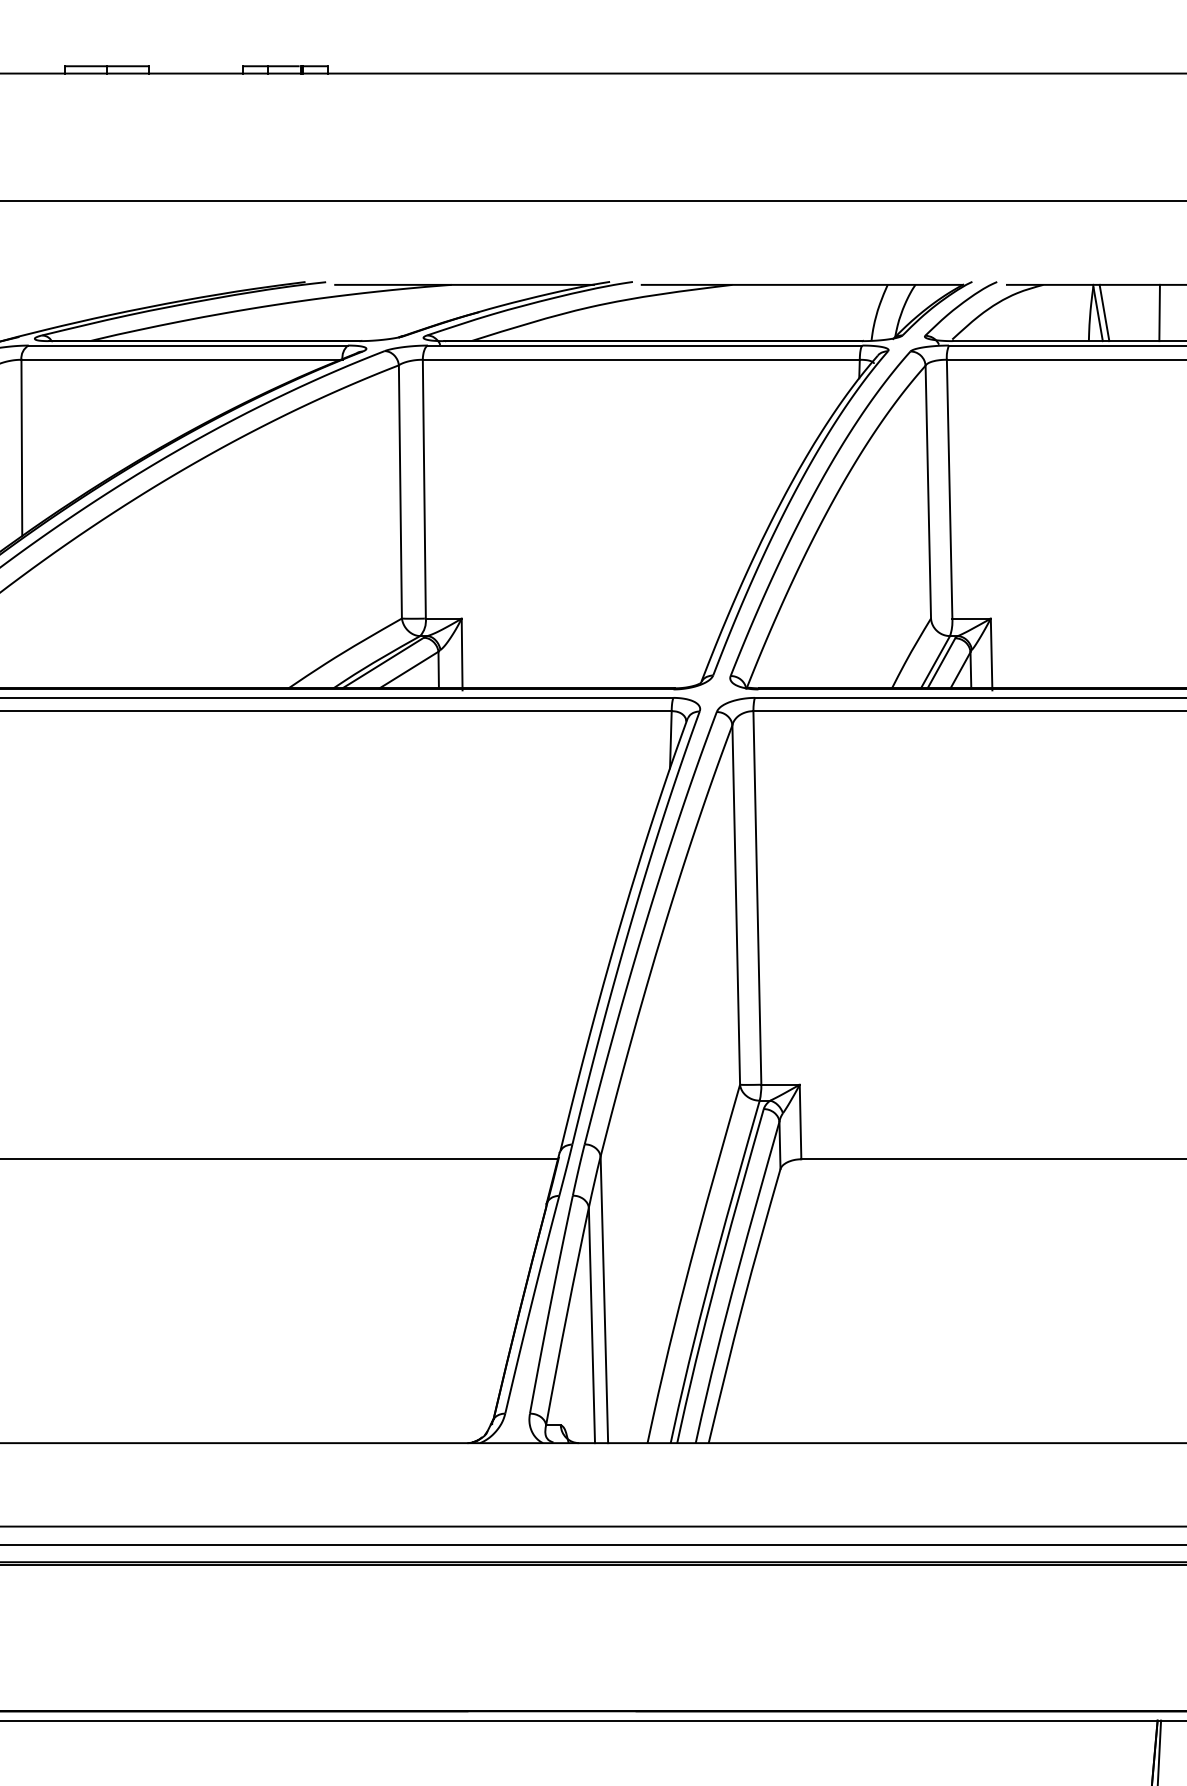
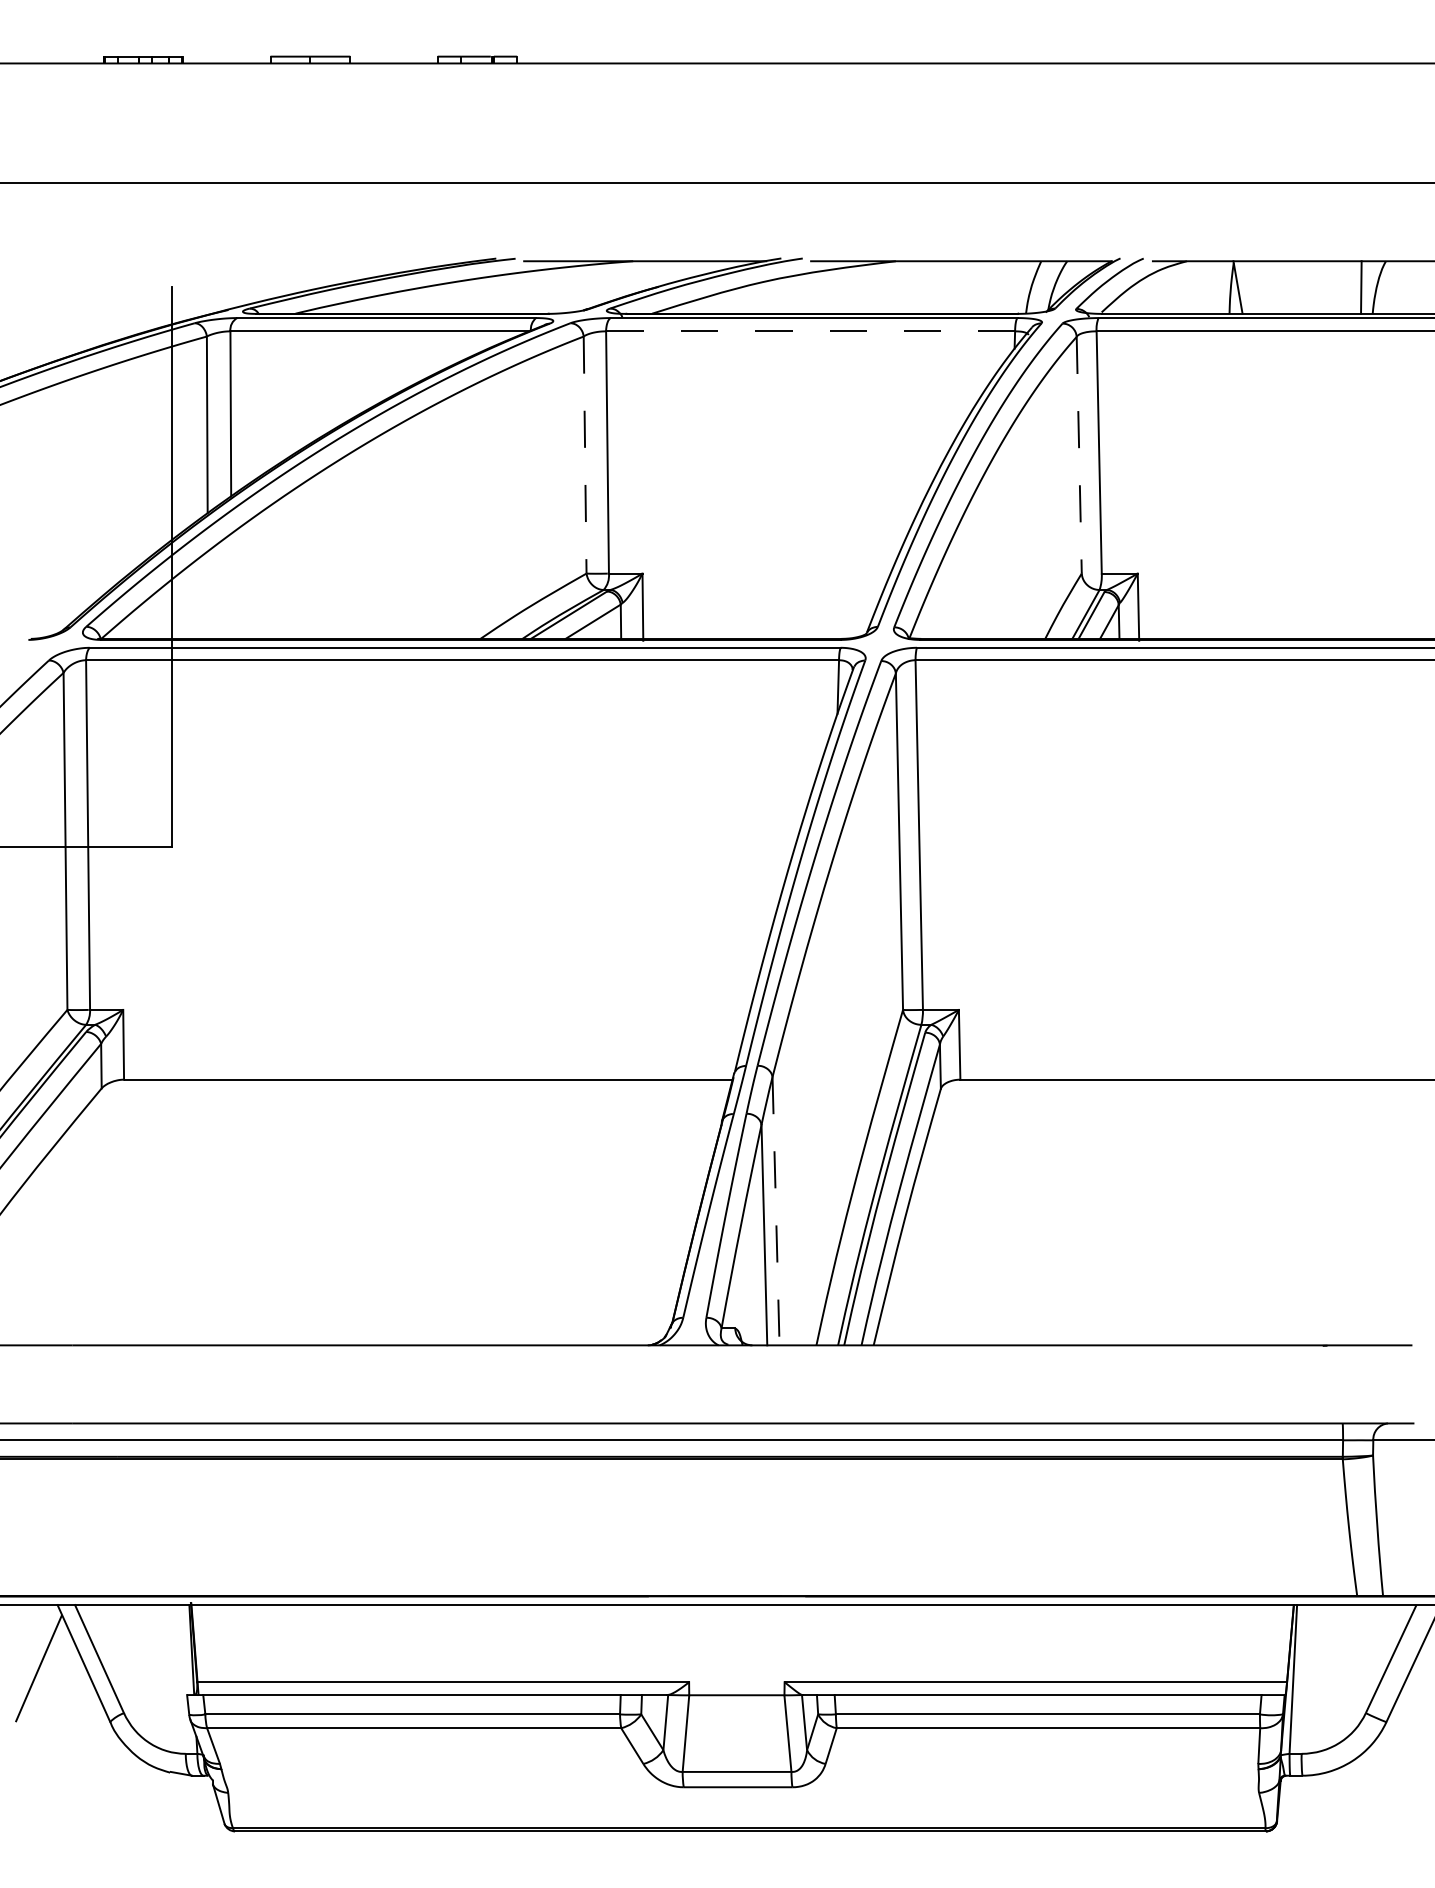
line: (1103, 312) -> (1243, 287), removed
line: (1159, 312) -> (1295, 287), removed
line: (641, 359) -> (810, 331), solid -> dashed
line: (400, 492) -> (585, 455), solid -> dashed
line: (928, 492) -> (1079, 455), solid -> dashed
line: (604, 1300) -> (776, 1211), solid -> dashed

